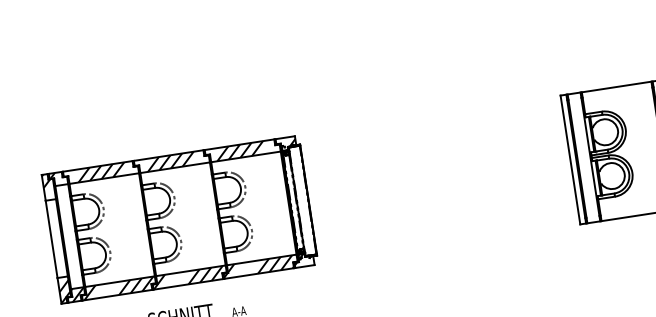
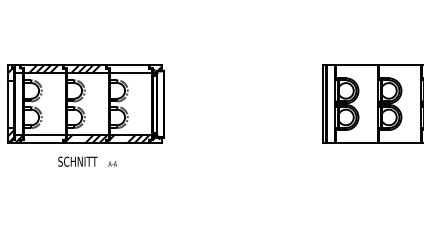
hatch: (239, 150) -> (127, 68), removed
hatch: (118, 288) -> (43, 139), removed

